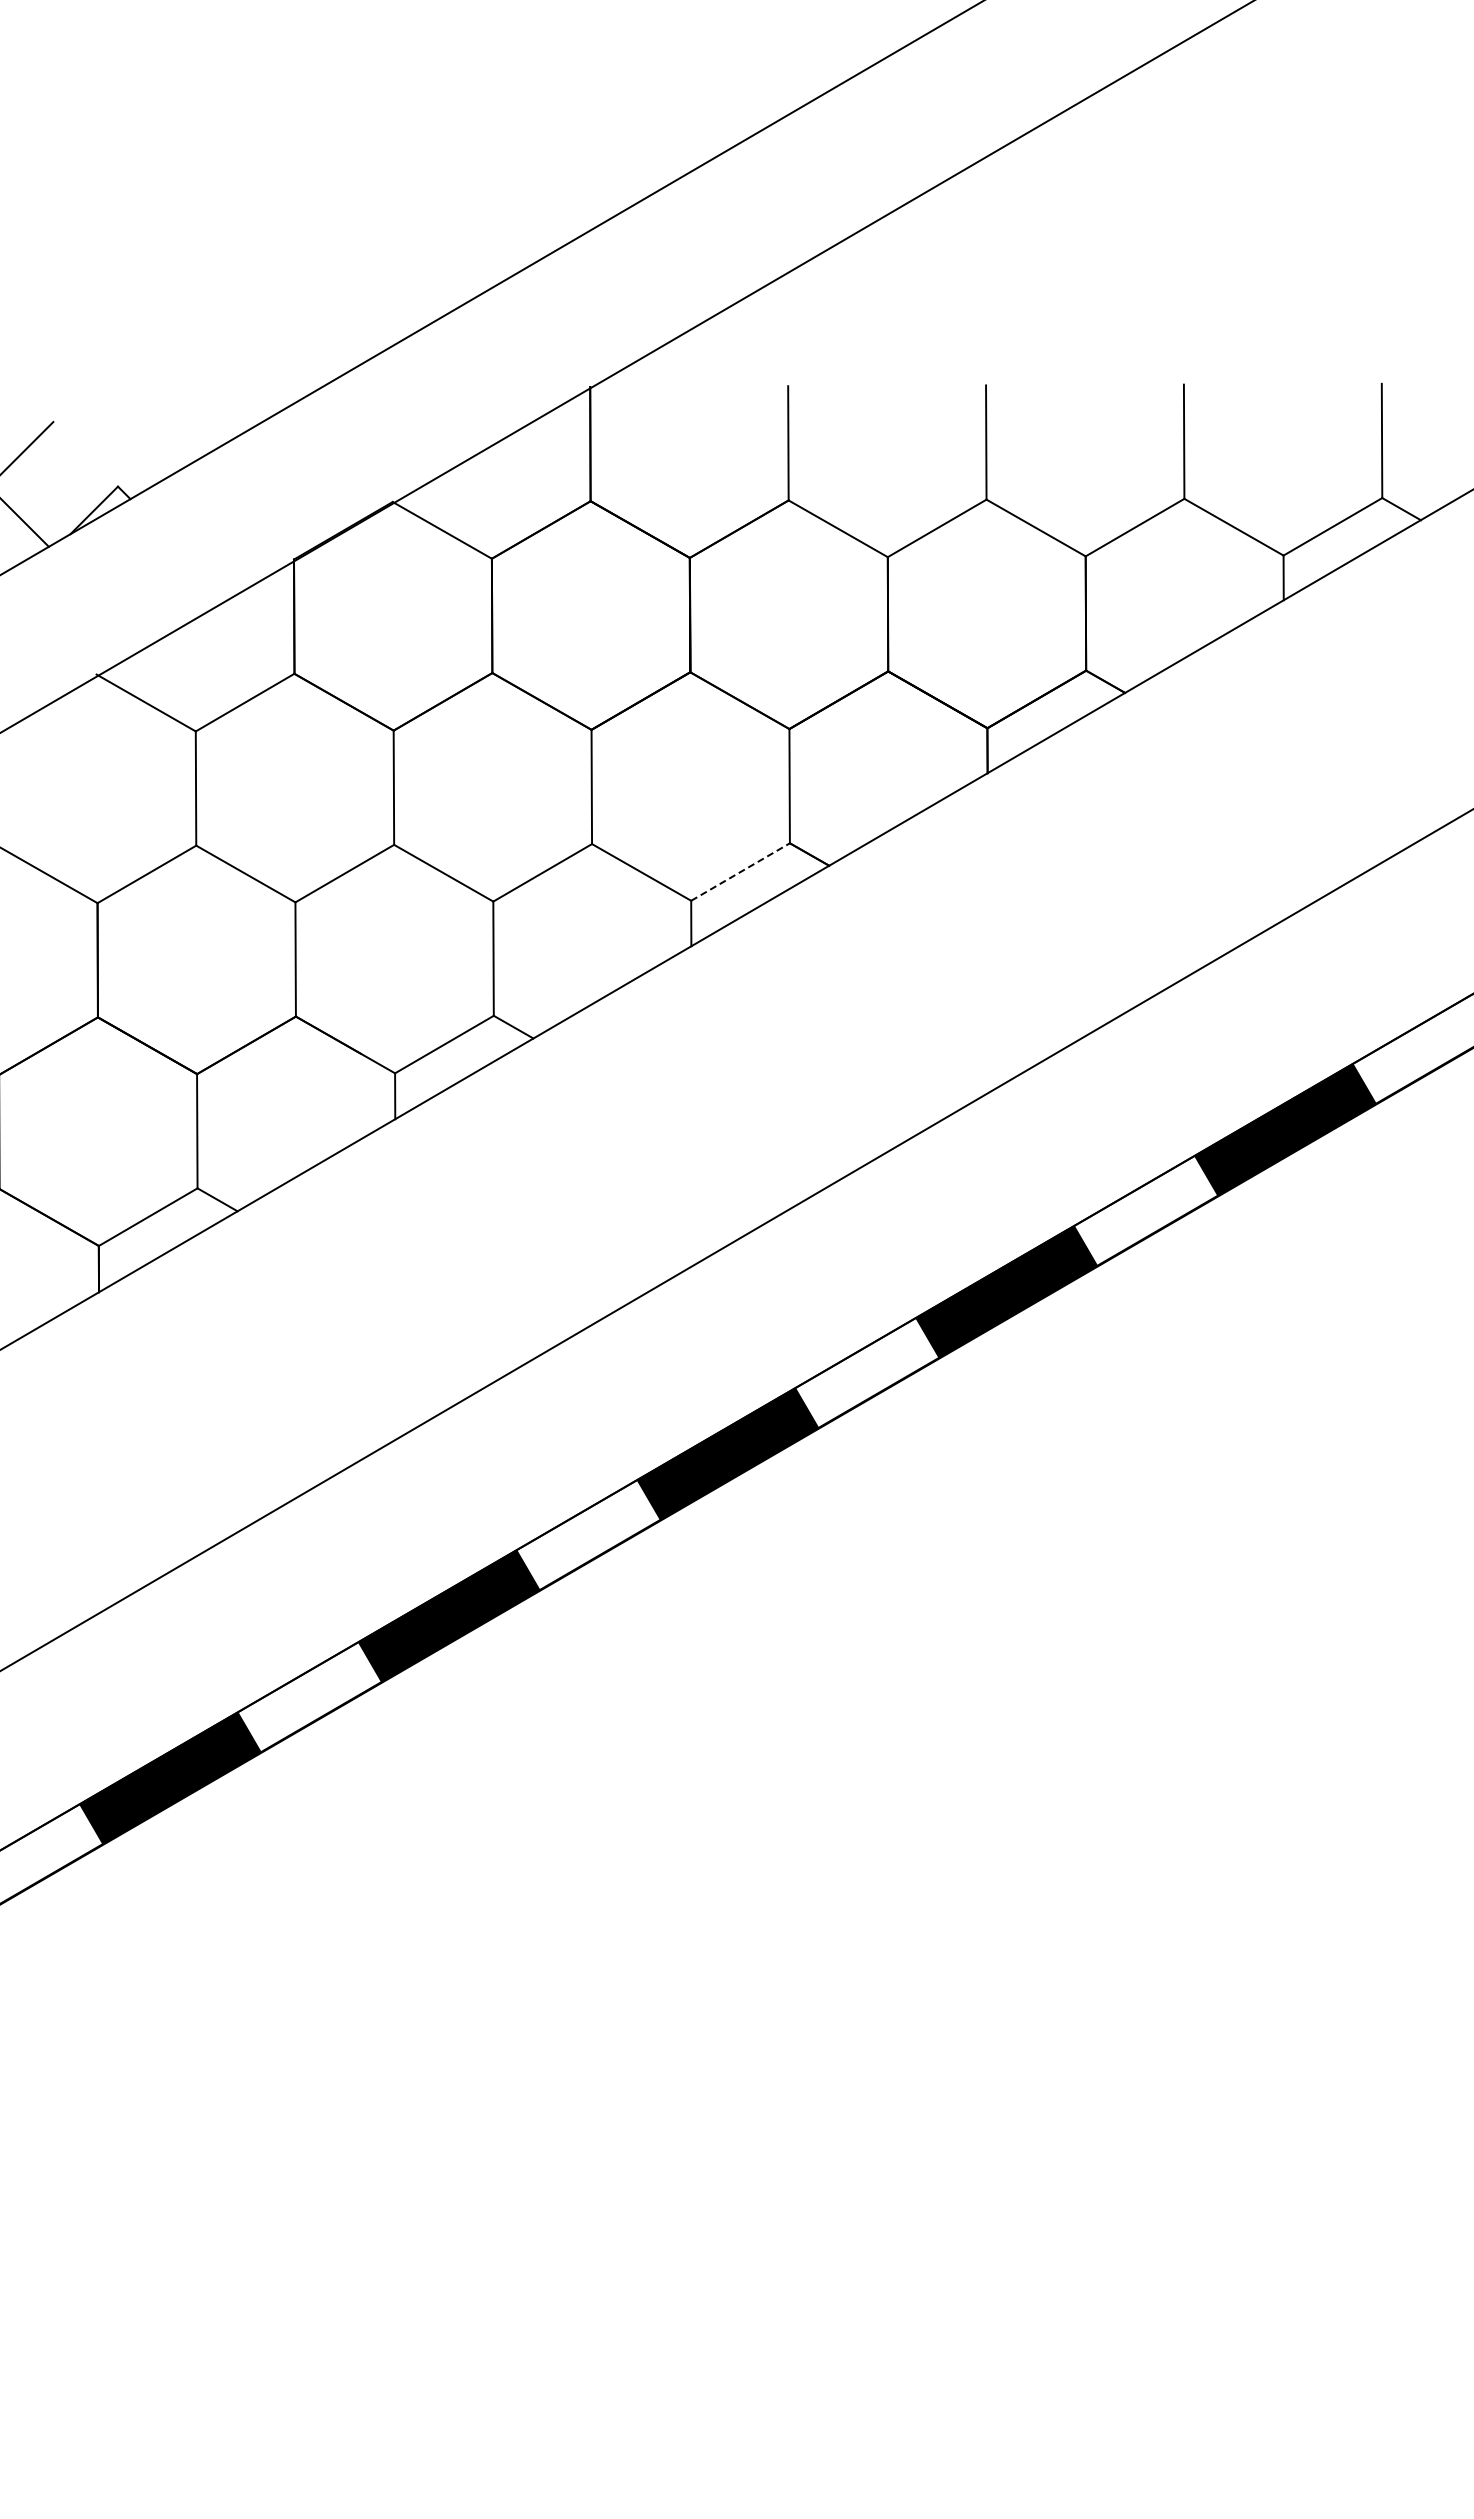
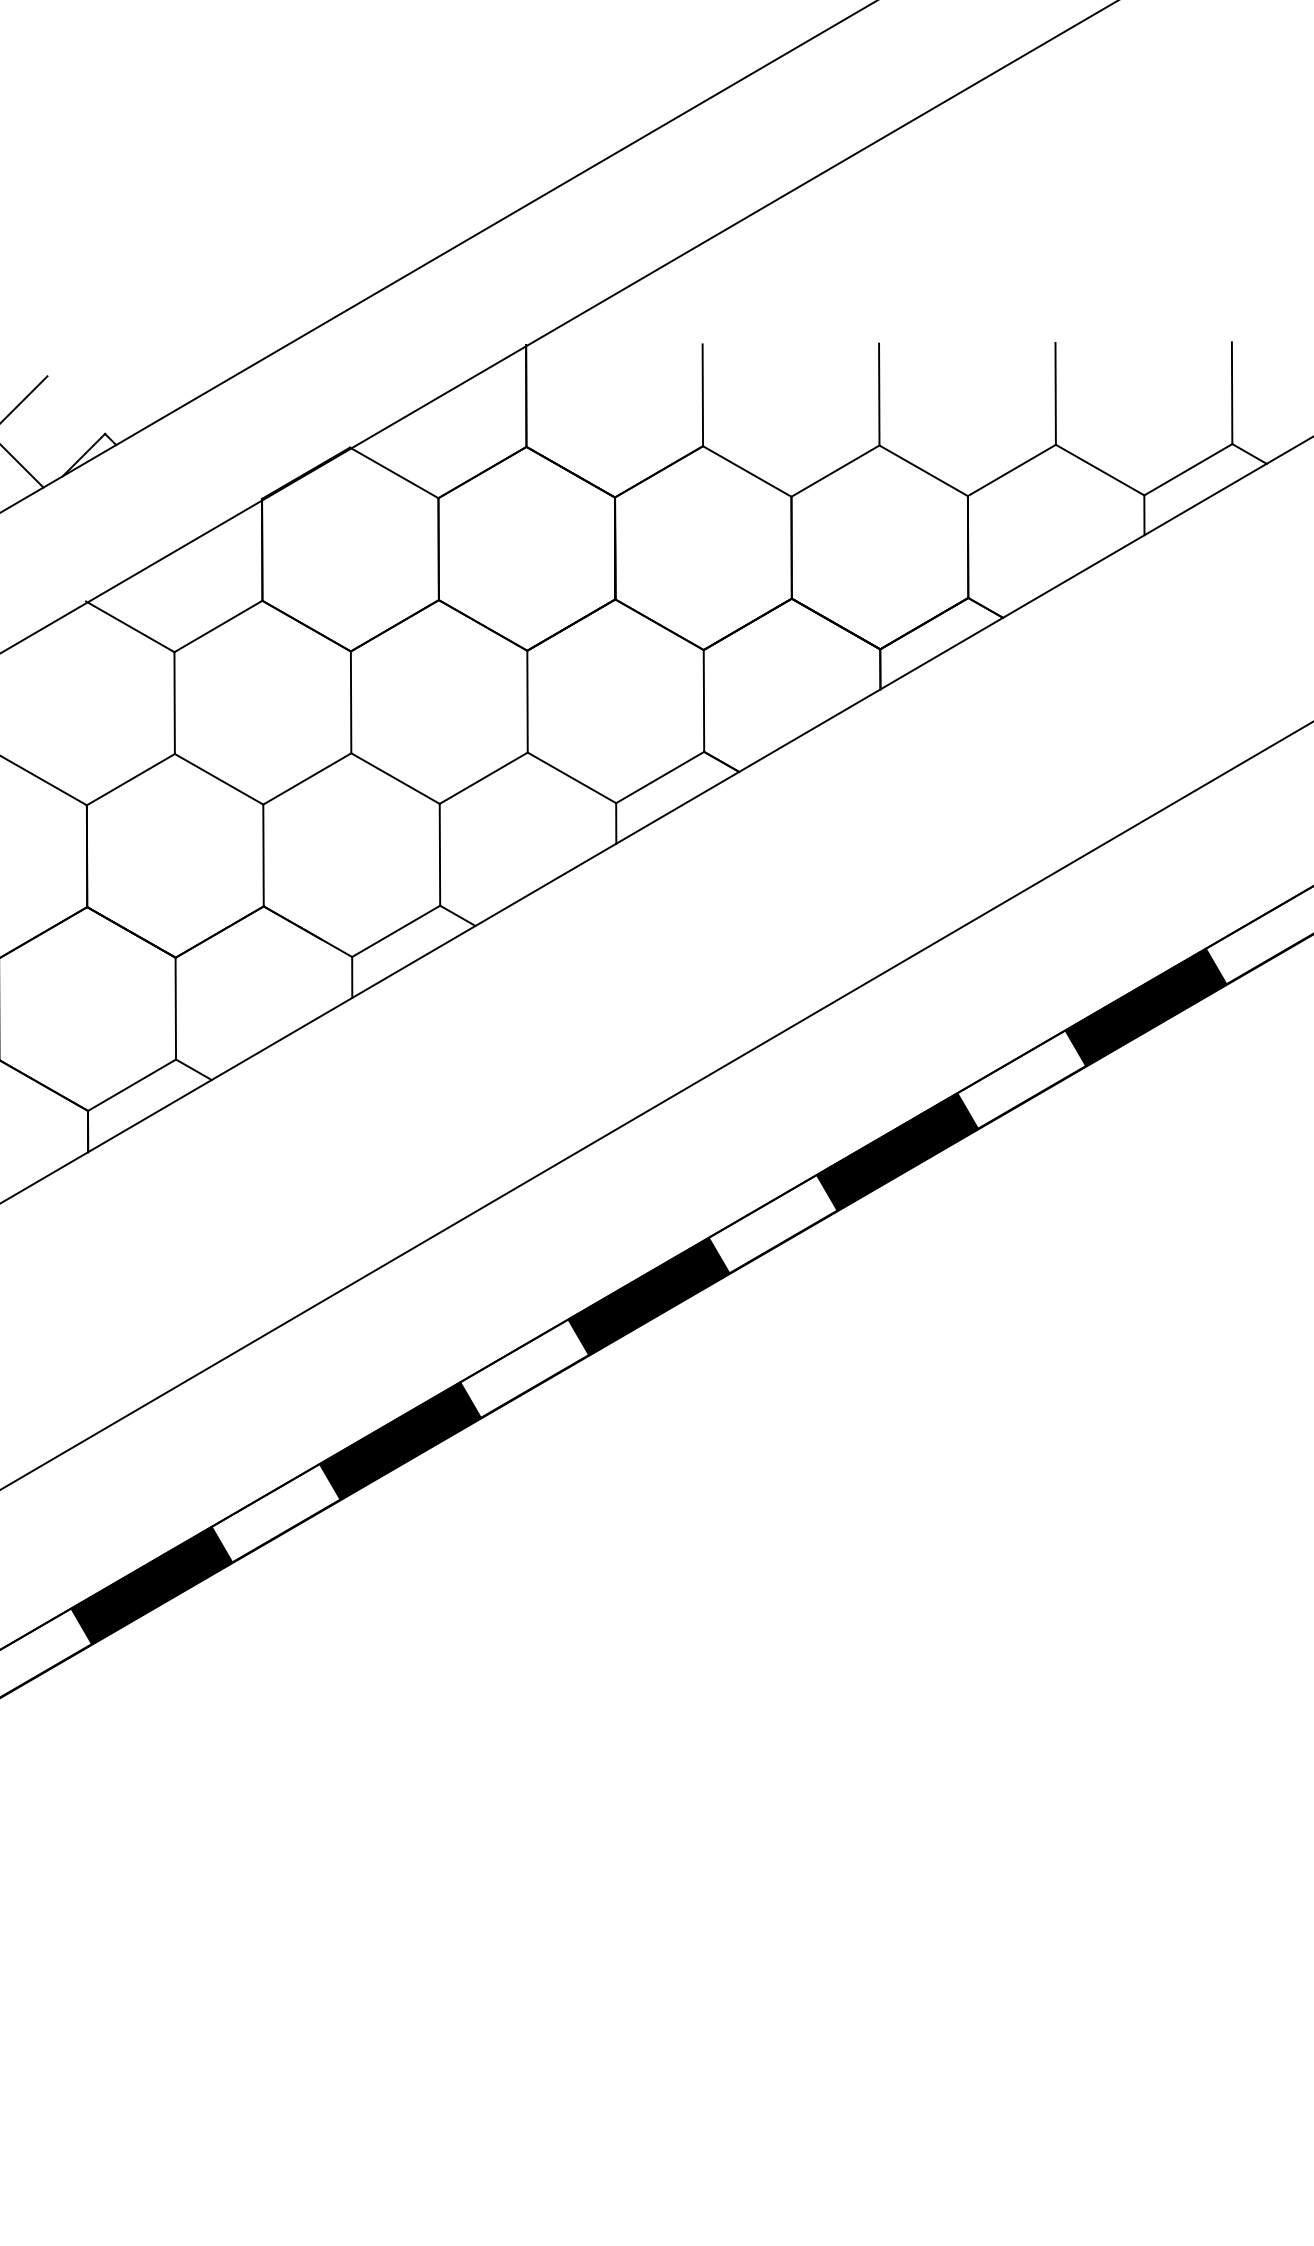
line: (740, 871) -> (660, 777), dashed -> solid

